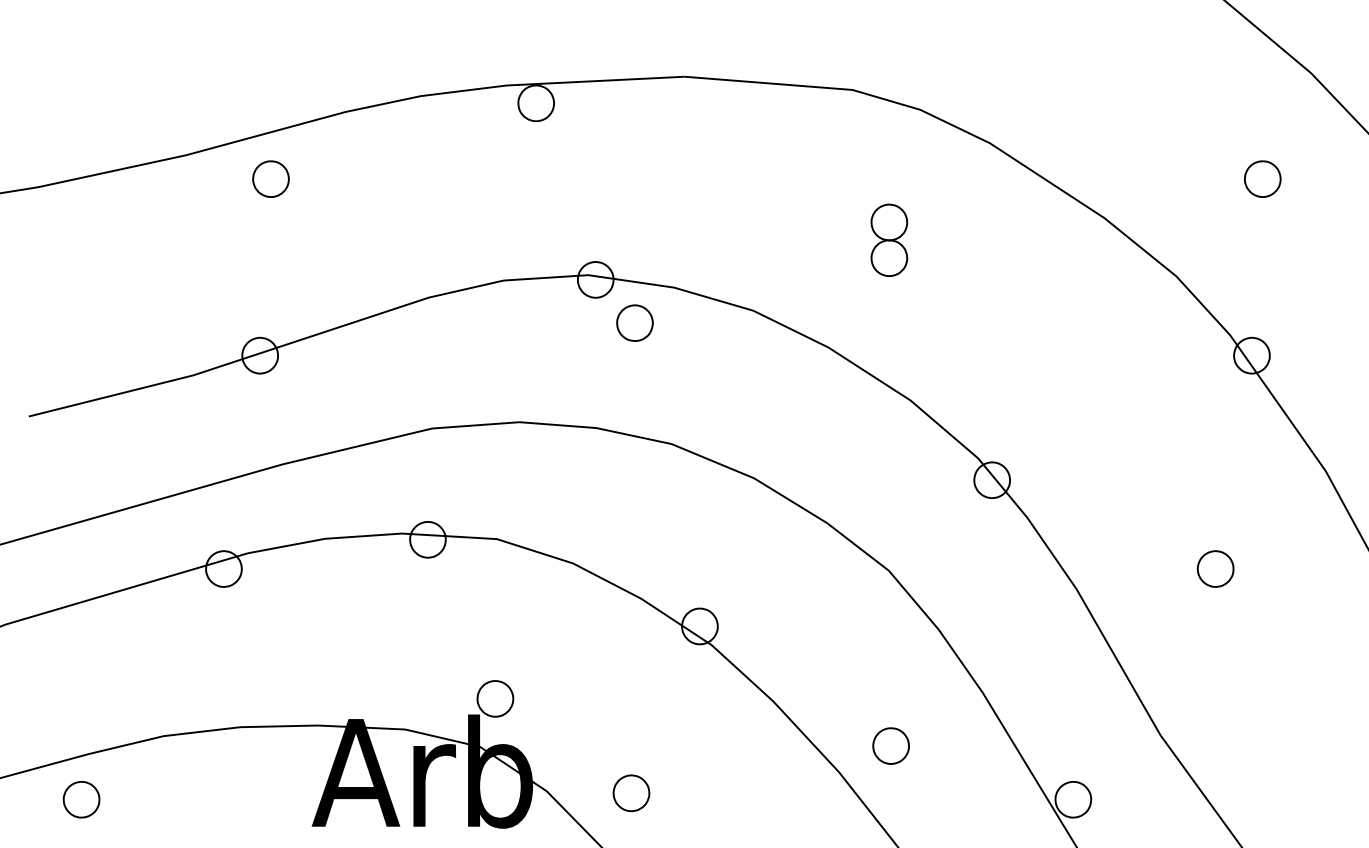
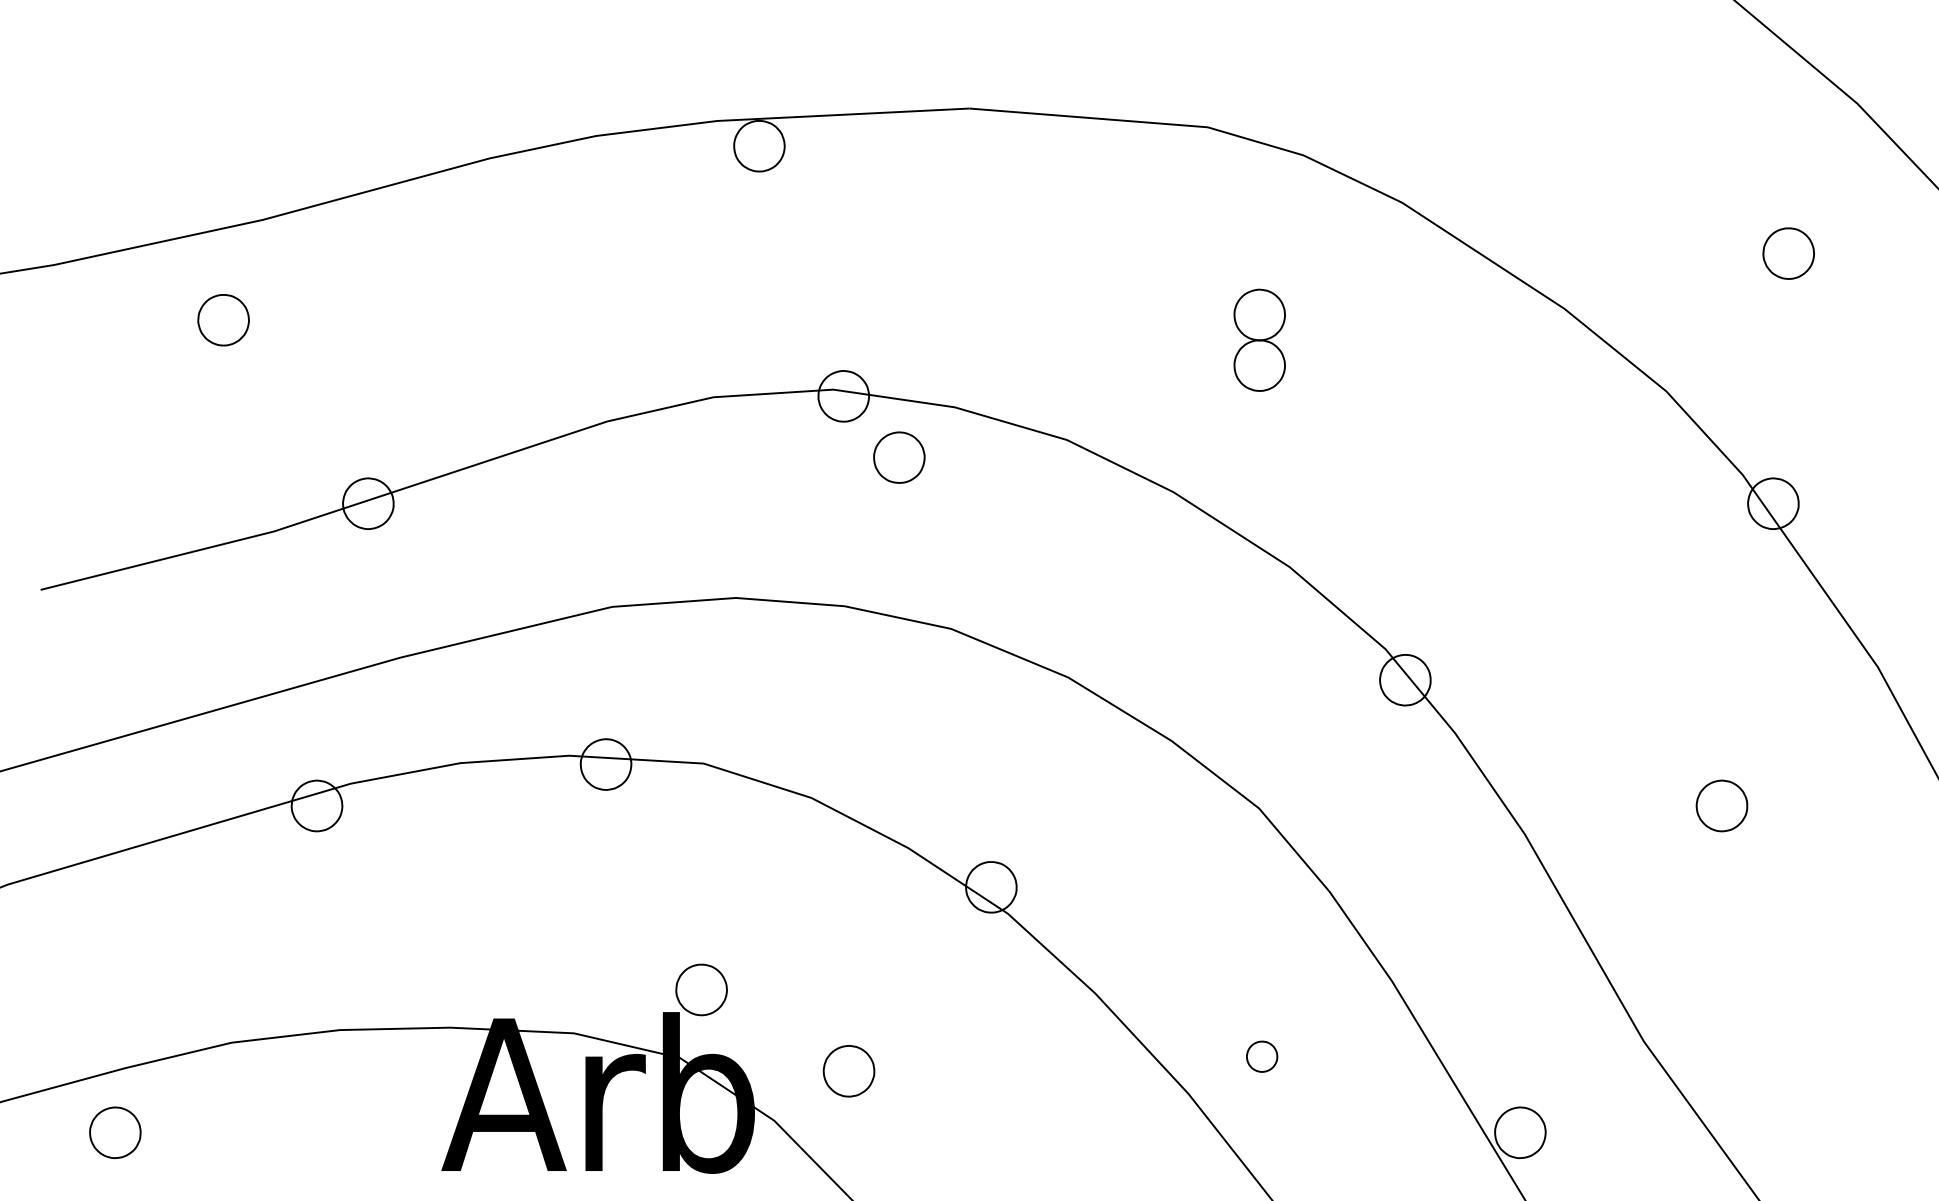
part: (270, 178) -> (222, 319), moved
part: (890, 745) -> (1261, 1055), size x0.6
part: (631, 793) -> (849, 1071), moved

